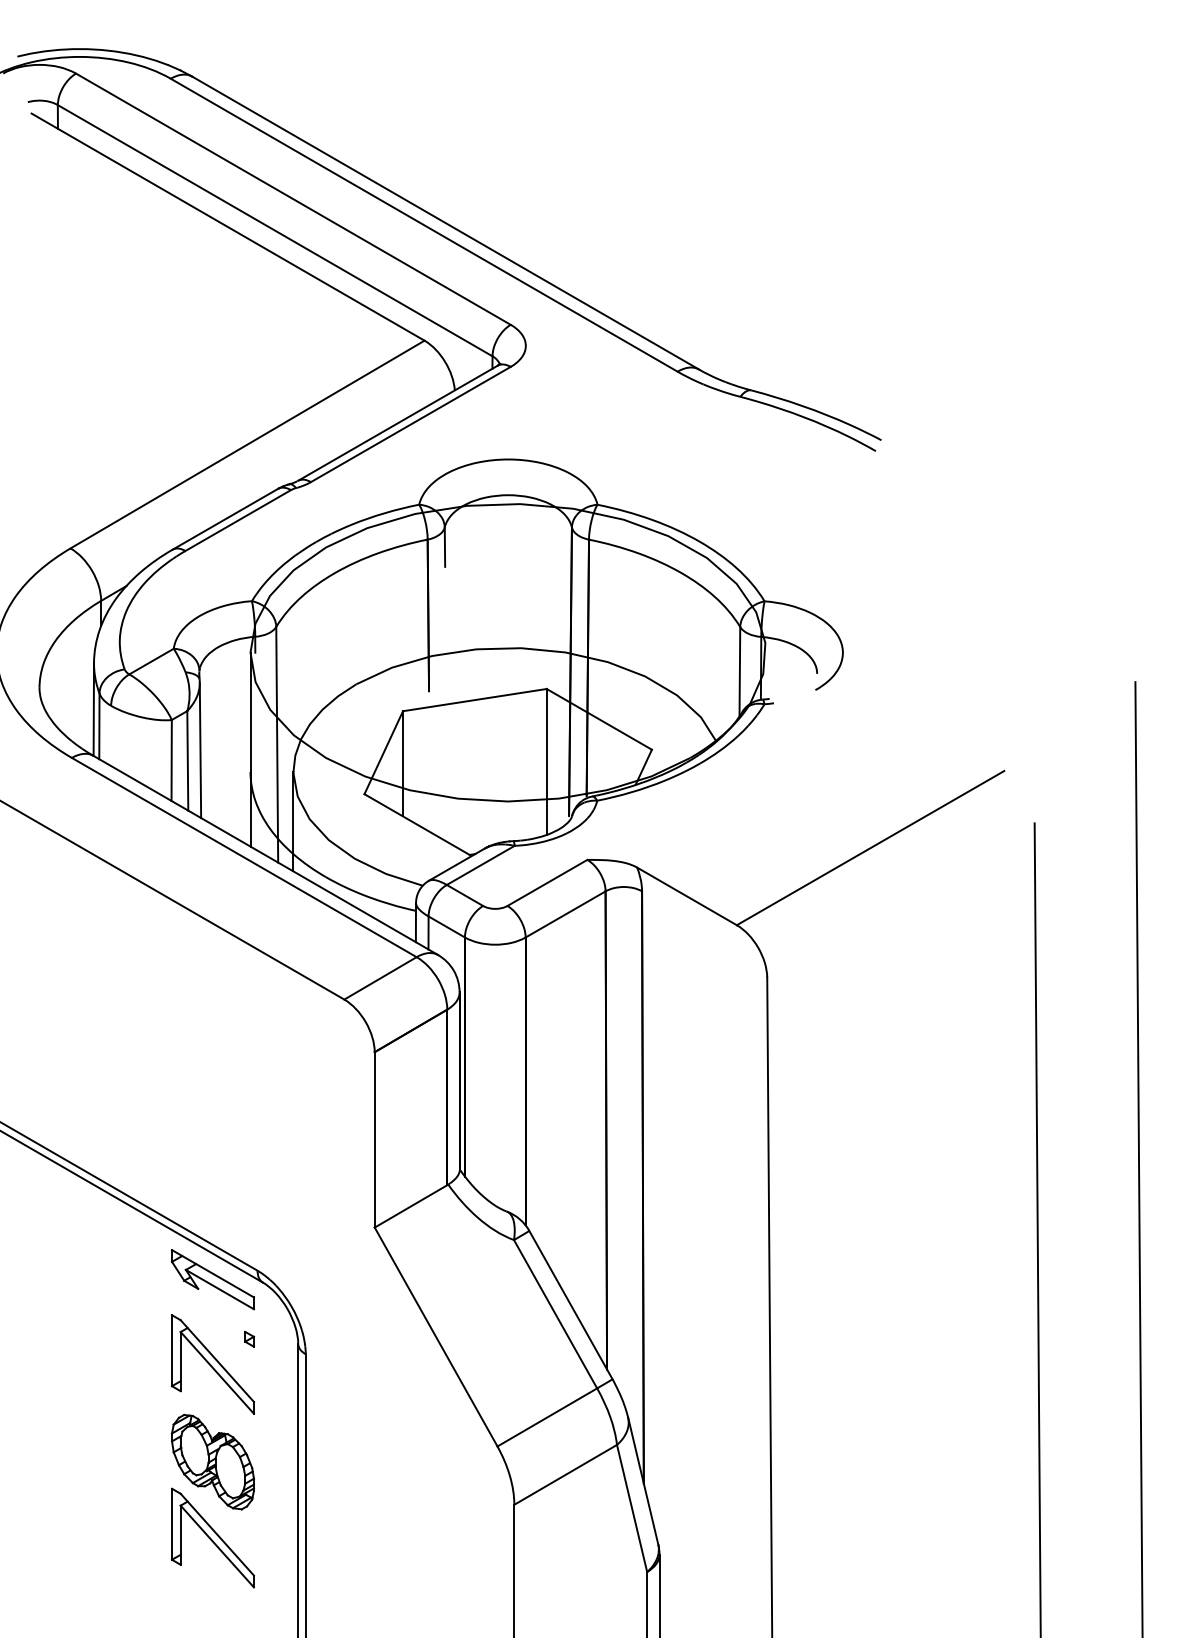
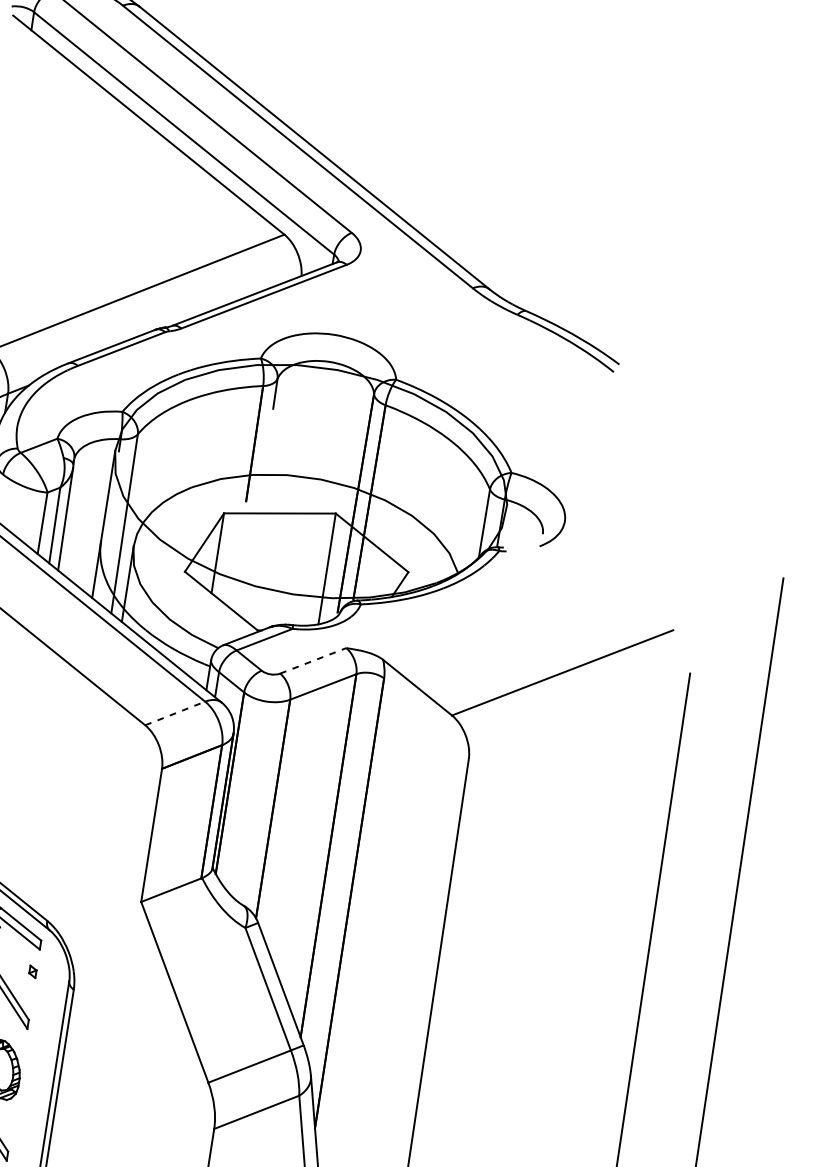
line: (547, 882) -> (313, 660), solid -> dashed
line: (380, 978) -> (175, 713), solid -> dashed

